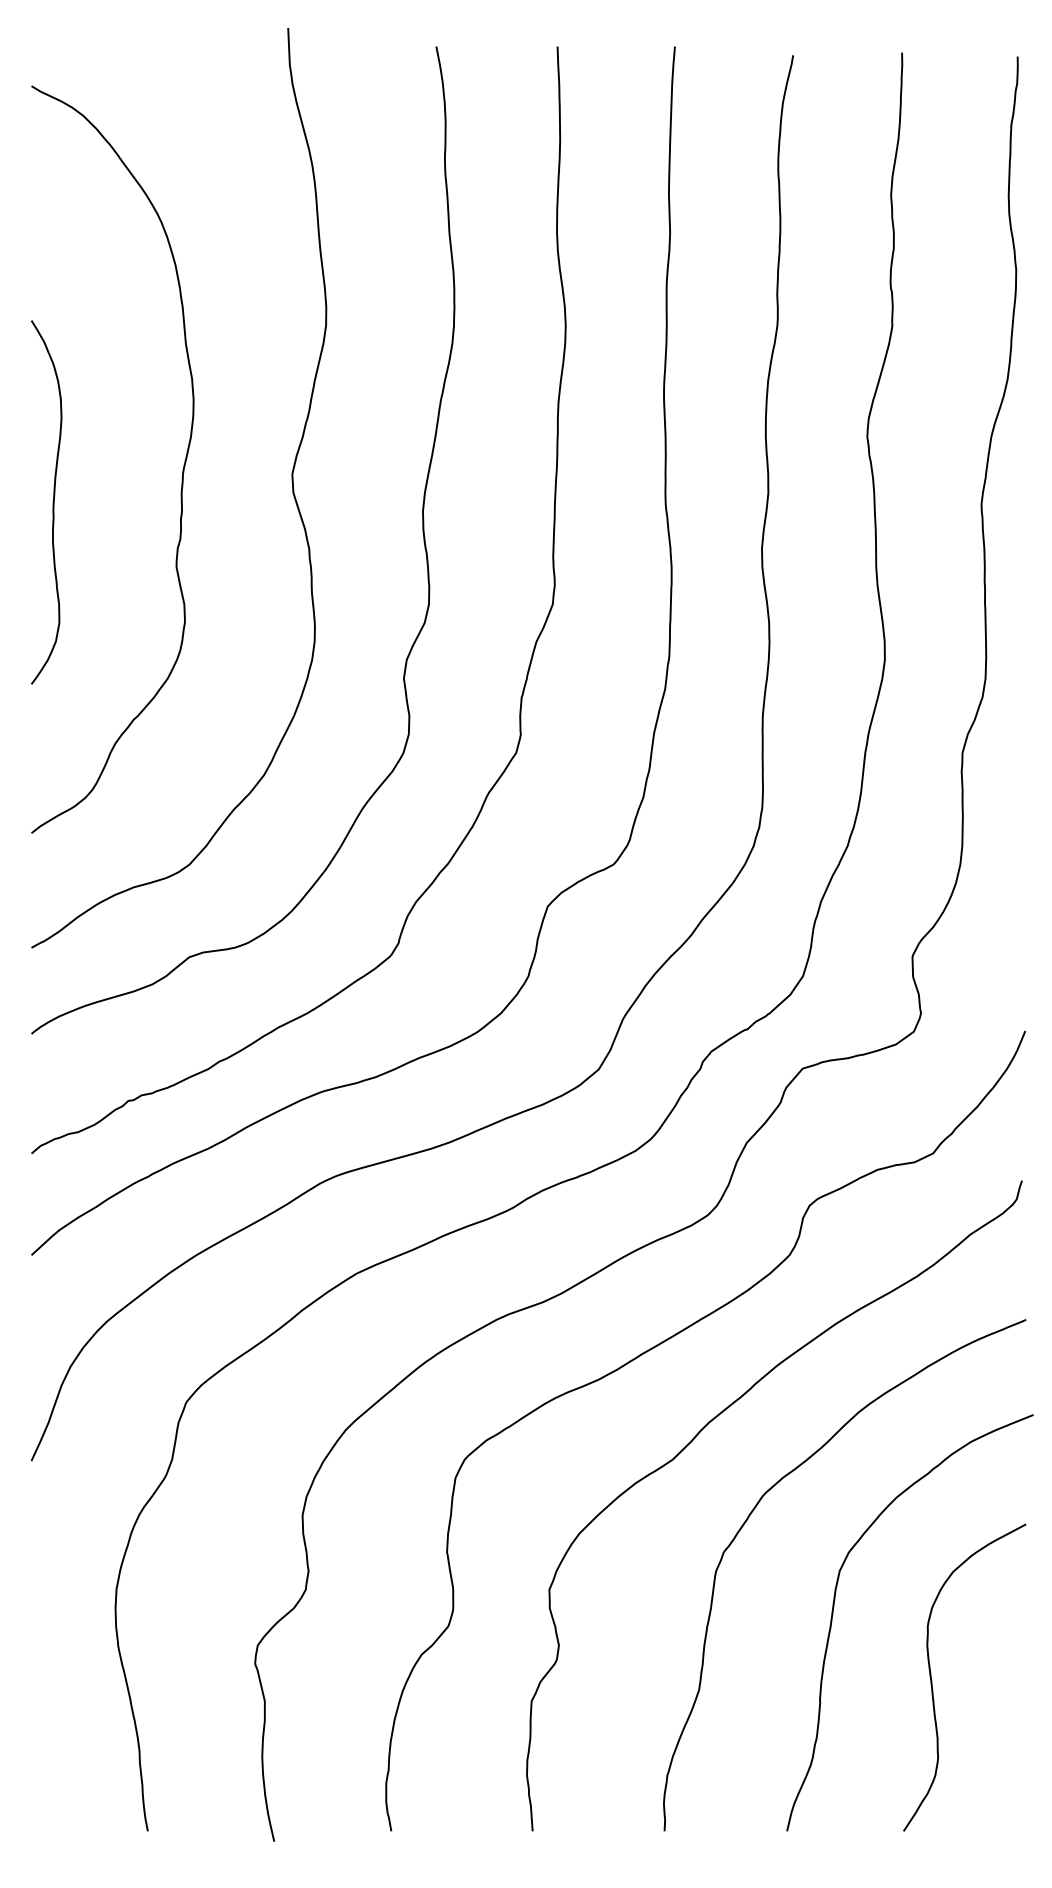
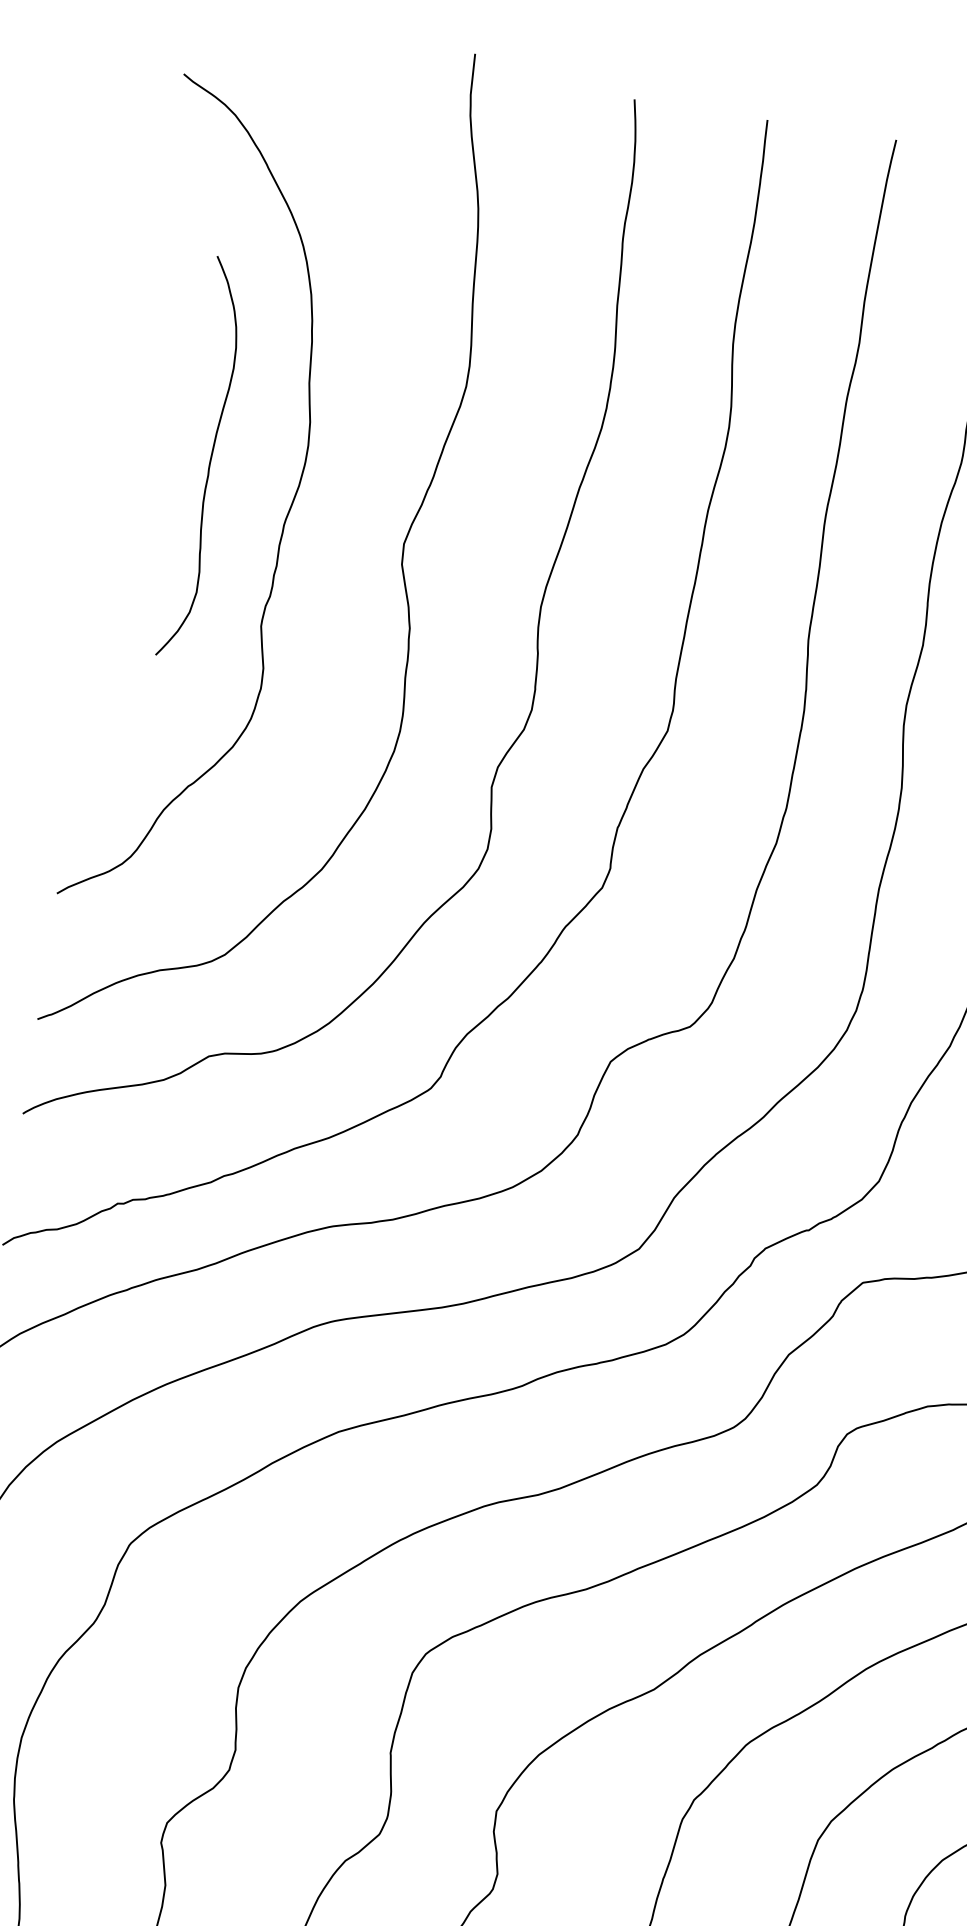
curve: (52, 502) -> (209, 459), moved

